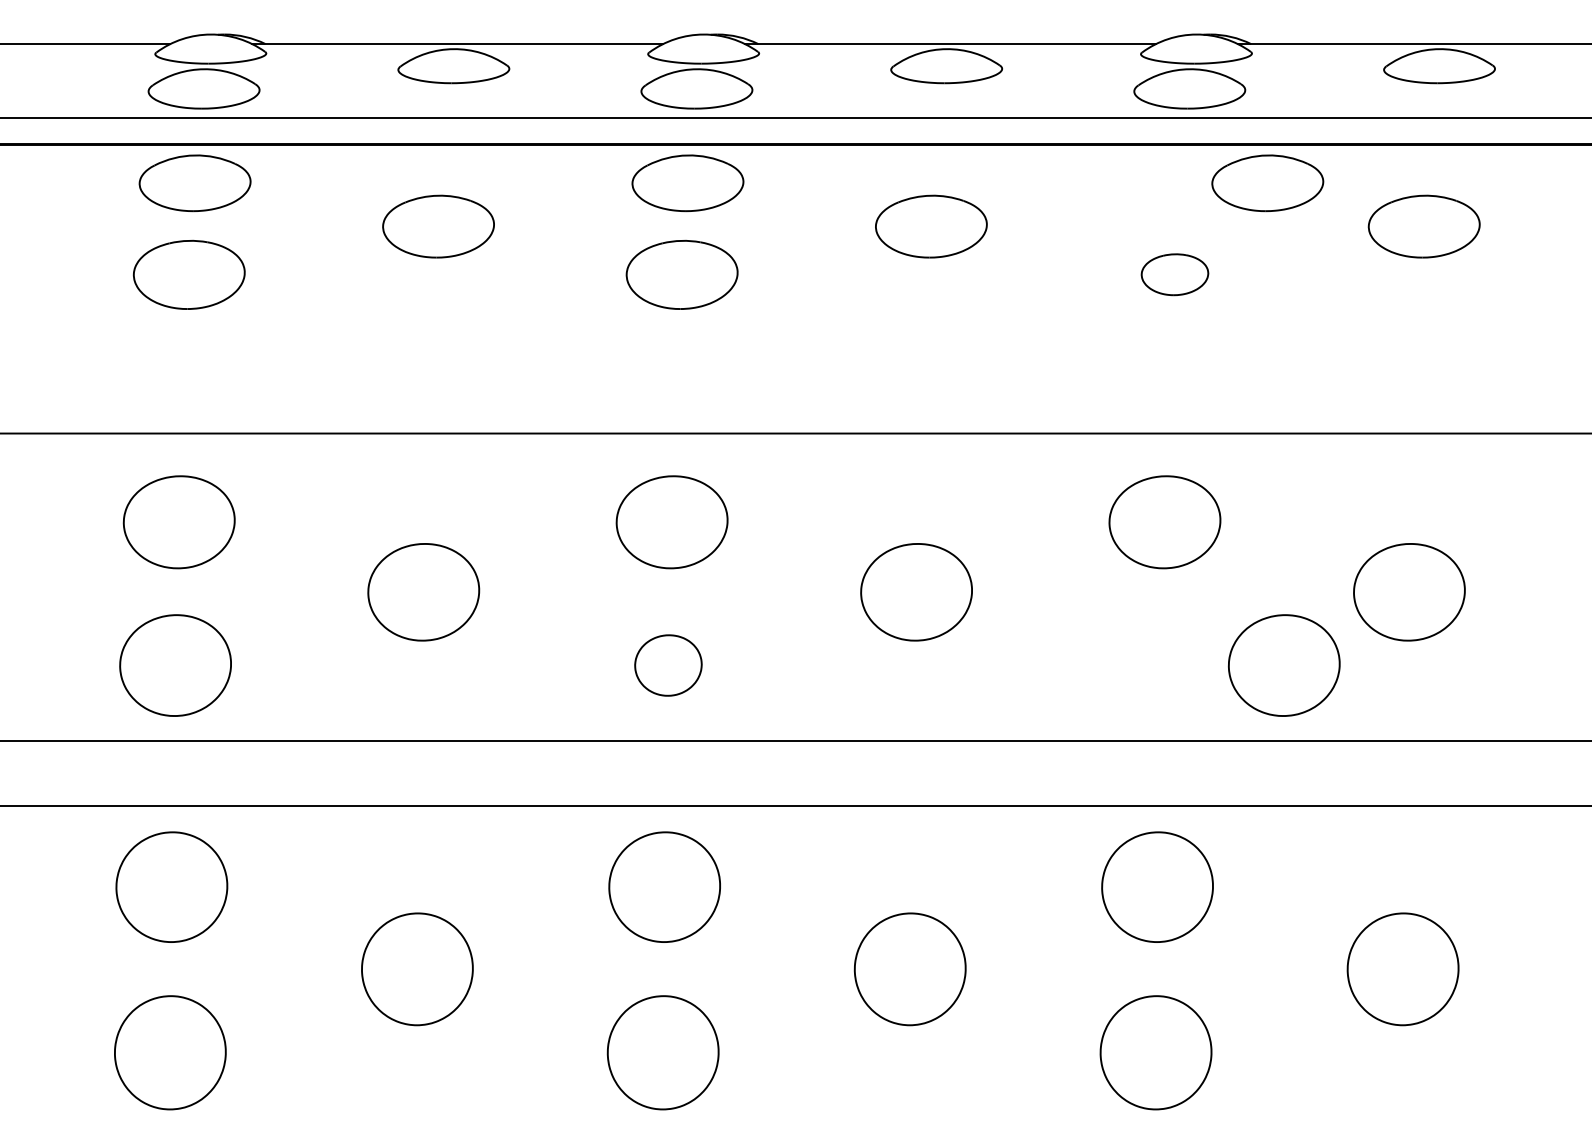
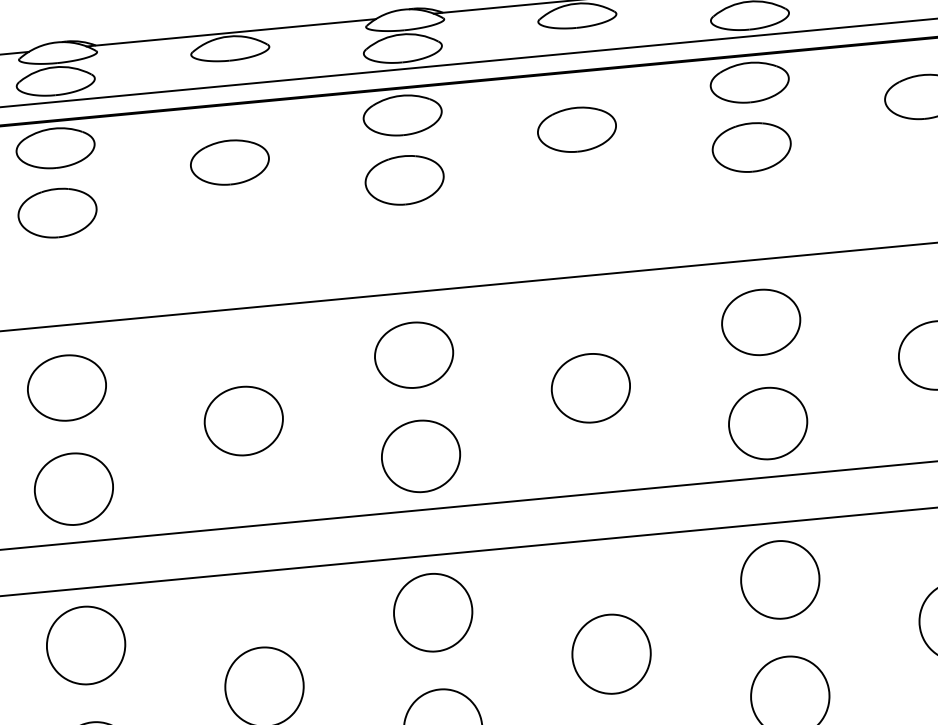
part: (1267, 183) -> (749, 82), moved
part: (1174, 274) -> (751, 147), size x1.67
part: (668, 665) -> (421, 456), size x1.67
part: (1284, 665) -> (768, 423), moved

